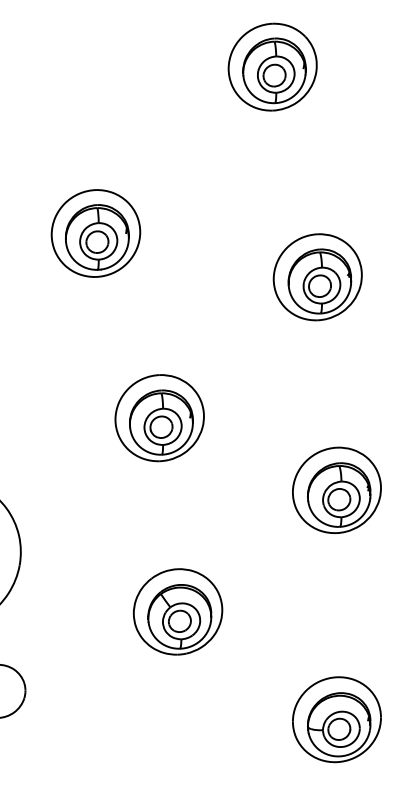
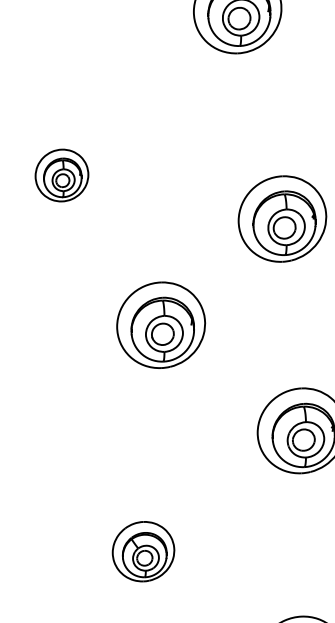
part: (95, 233) -> (61, 175), size x0.6
part: (159, 418) -> (160, 325), moved
part: (177, 611) -> (143, 551), size x0.7

